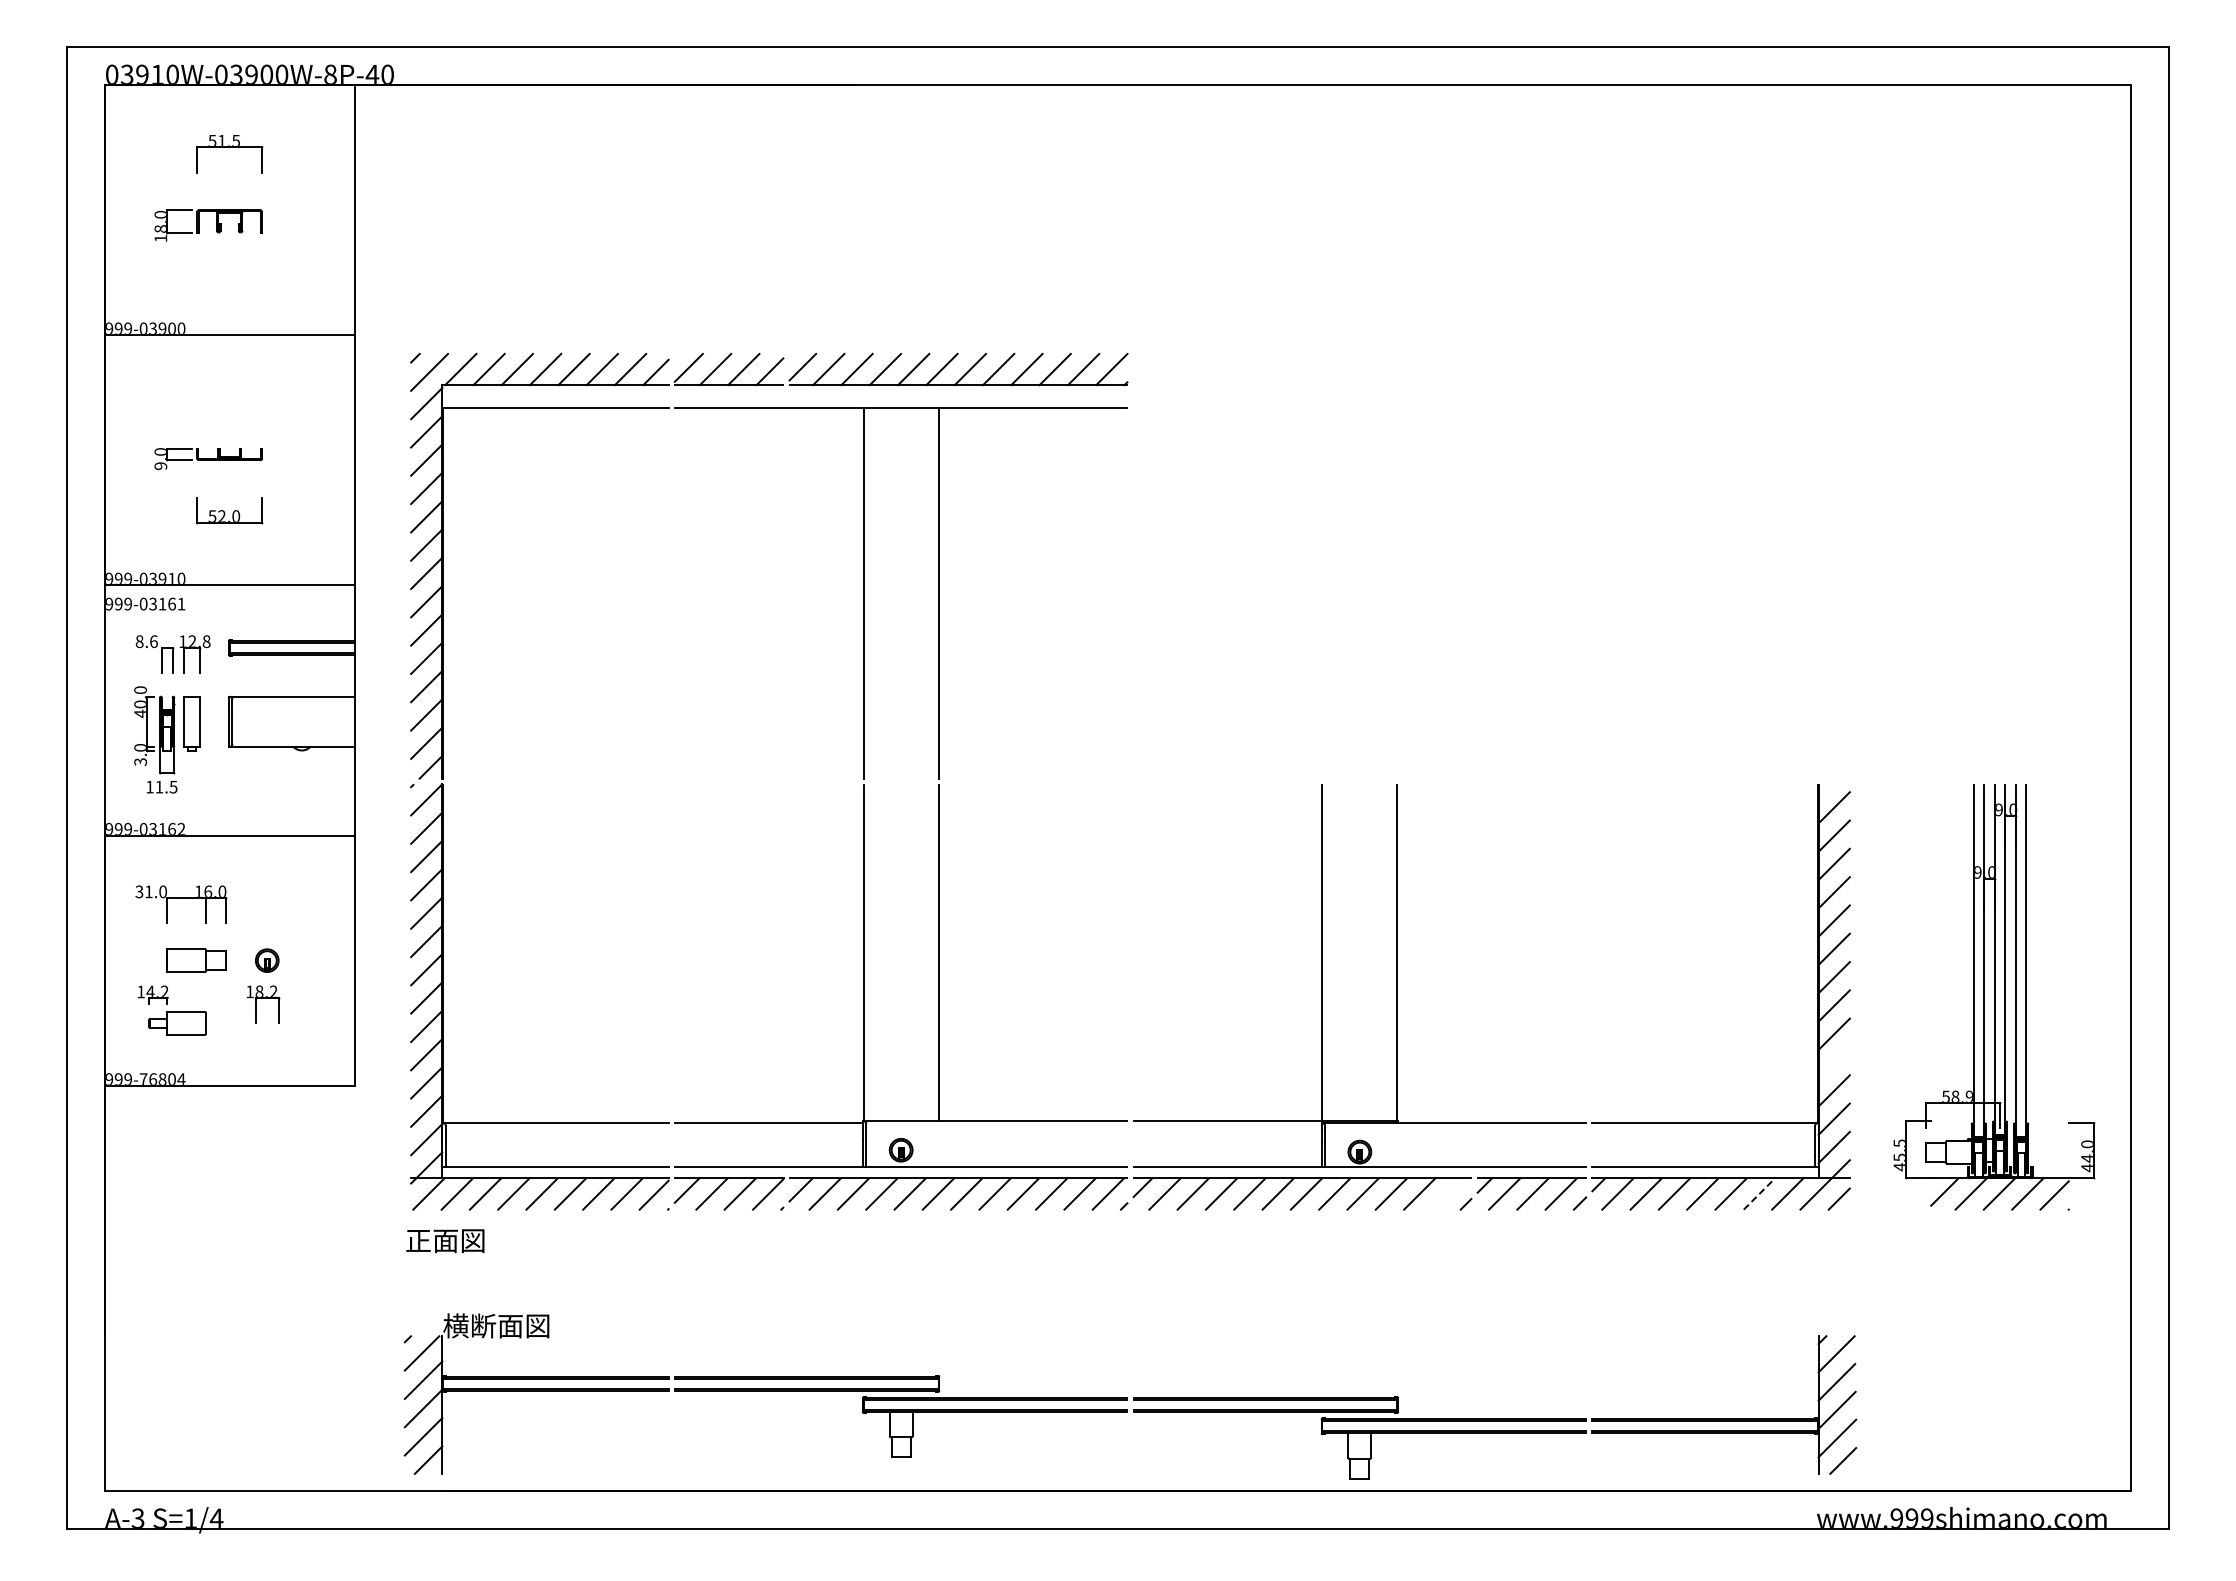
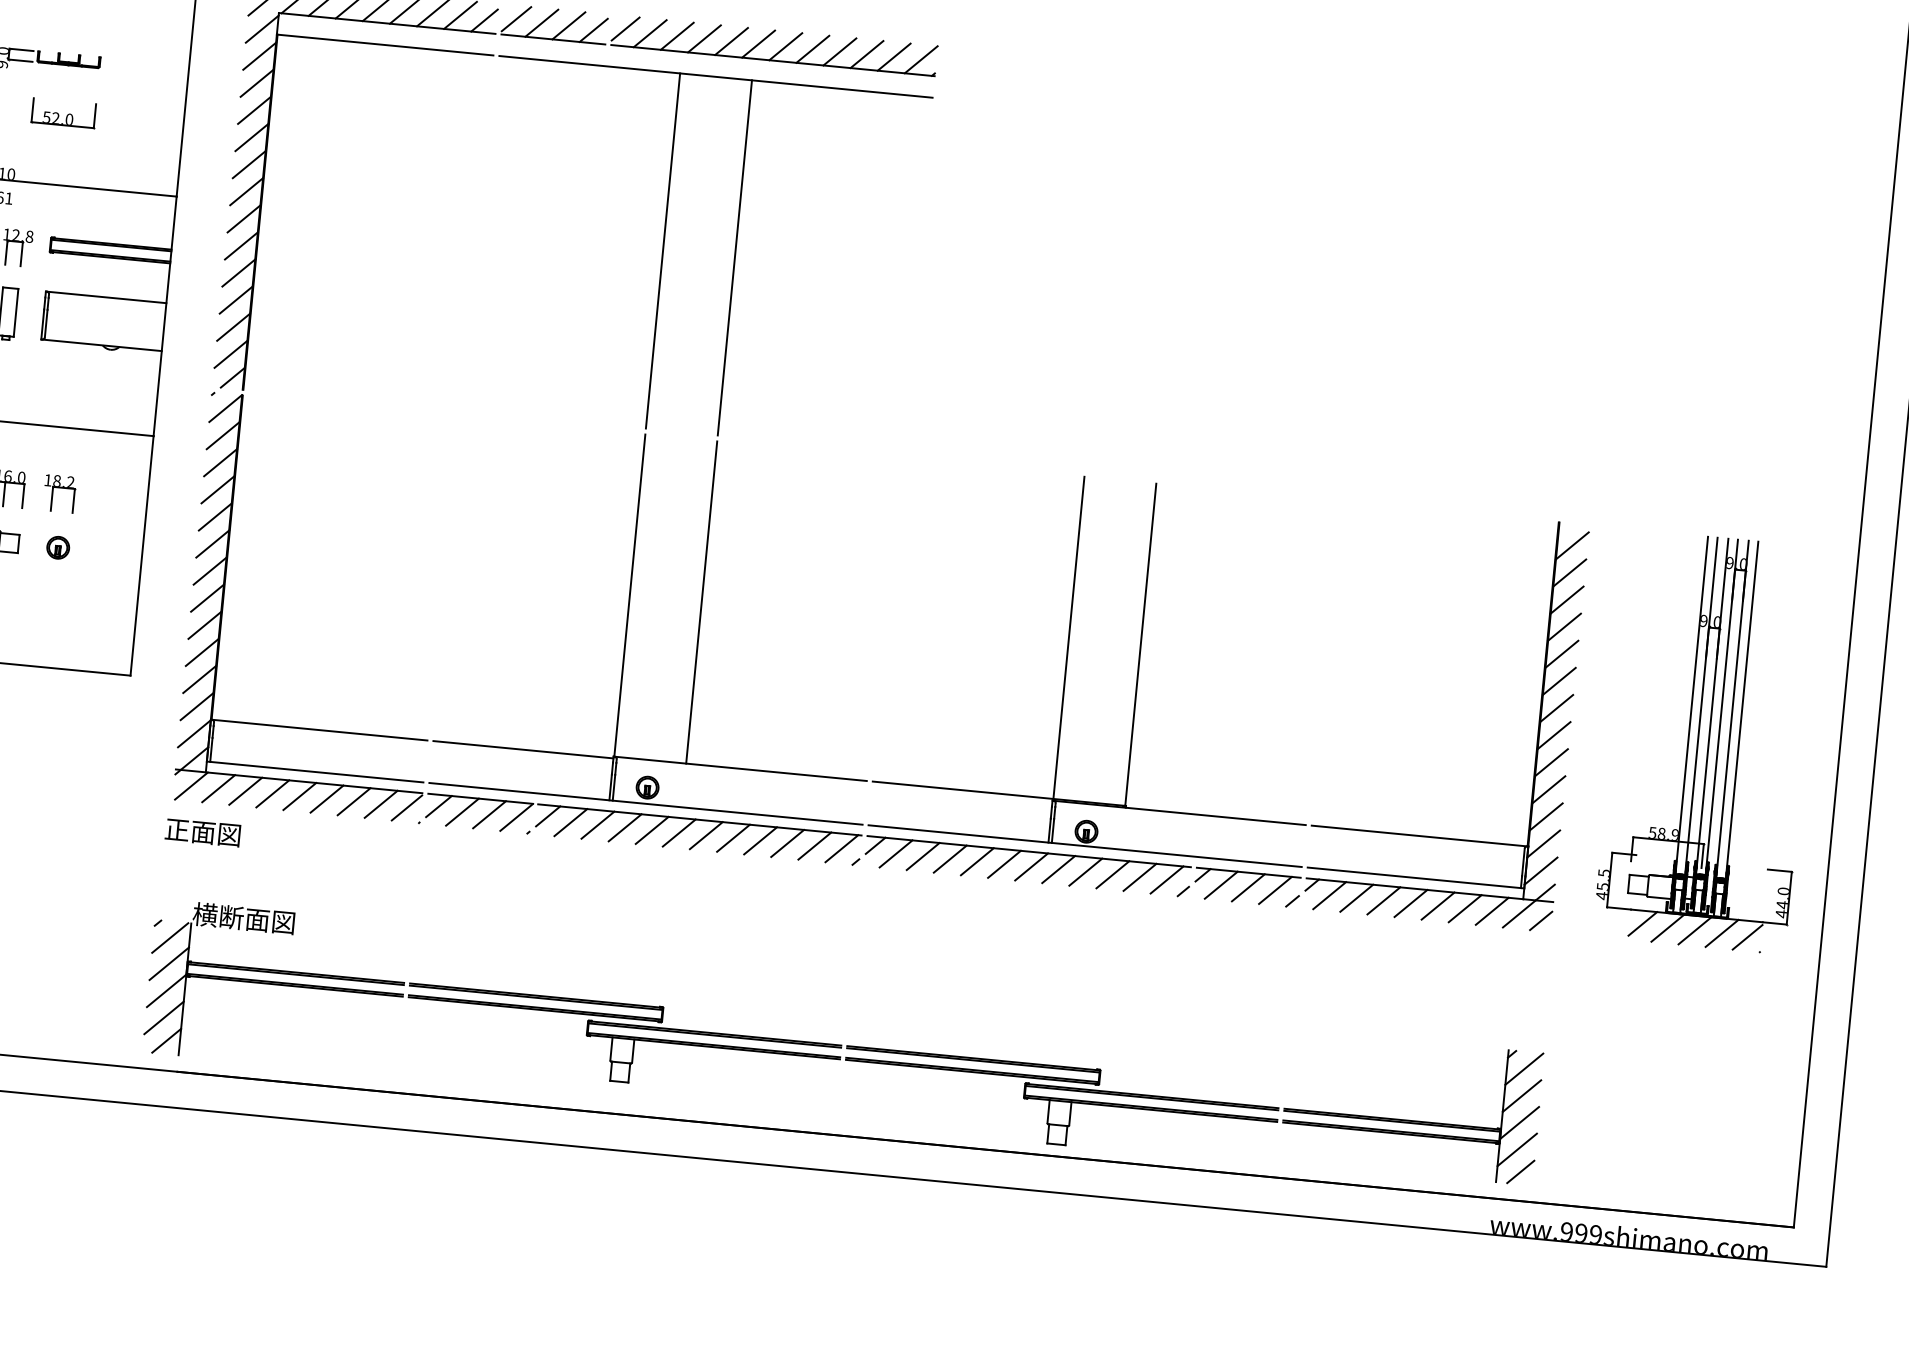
part: (263, 1004) -> (59, 493), moved
line: (1833, 1062) -> (1548, 789), added
line: (1447, 1193) -> (1166, 879), added
line: (1759, 1193) -> (1465, 908), dashed -> solid

